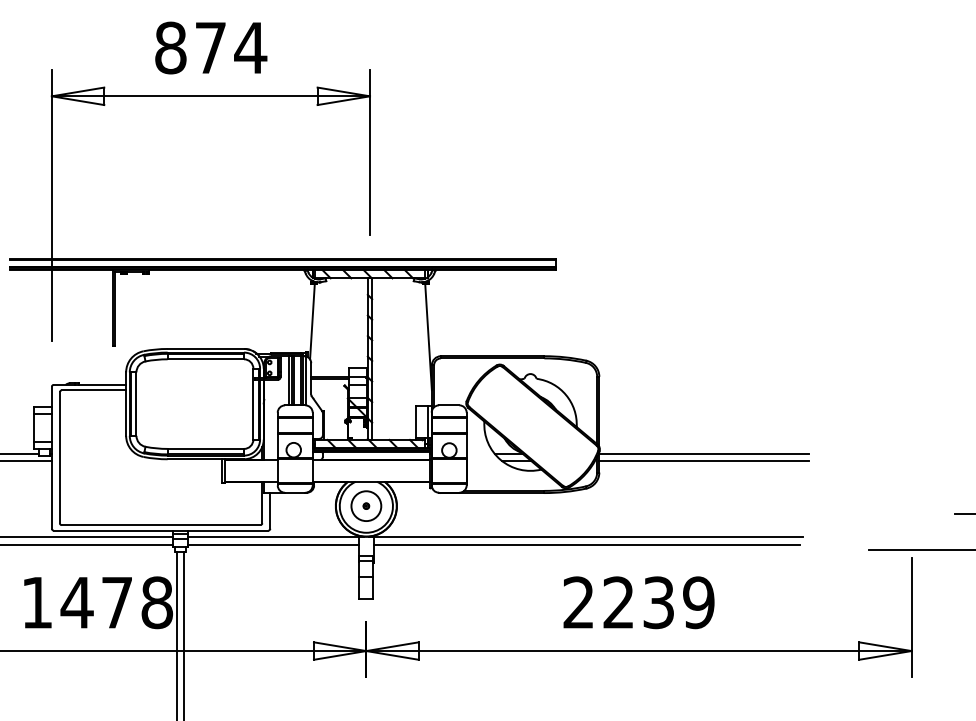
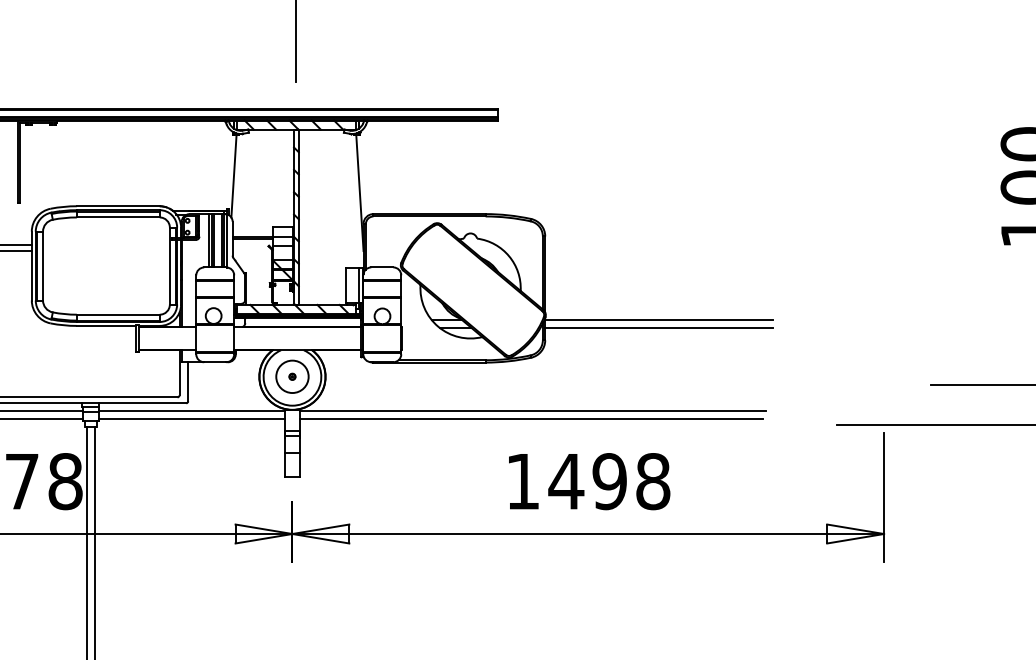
text: (638, 602) -> (587, 481), 2239 -> 1498

